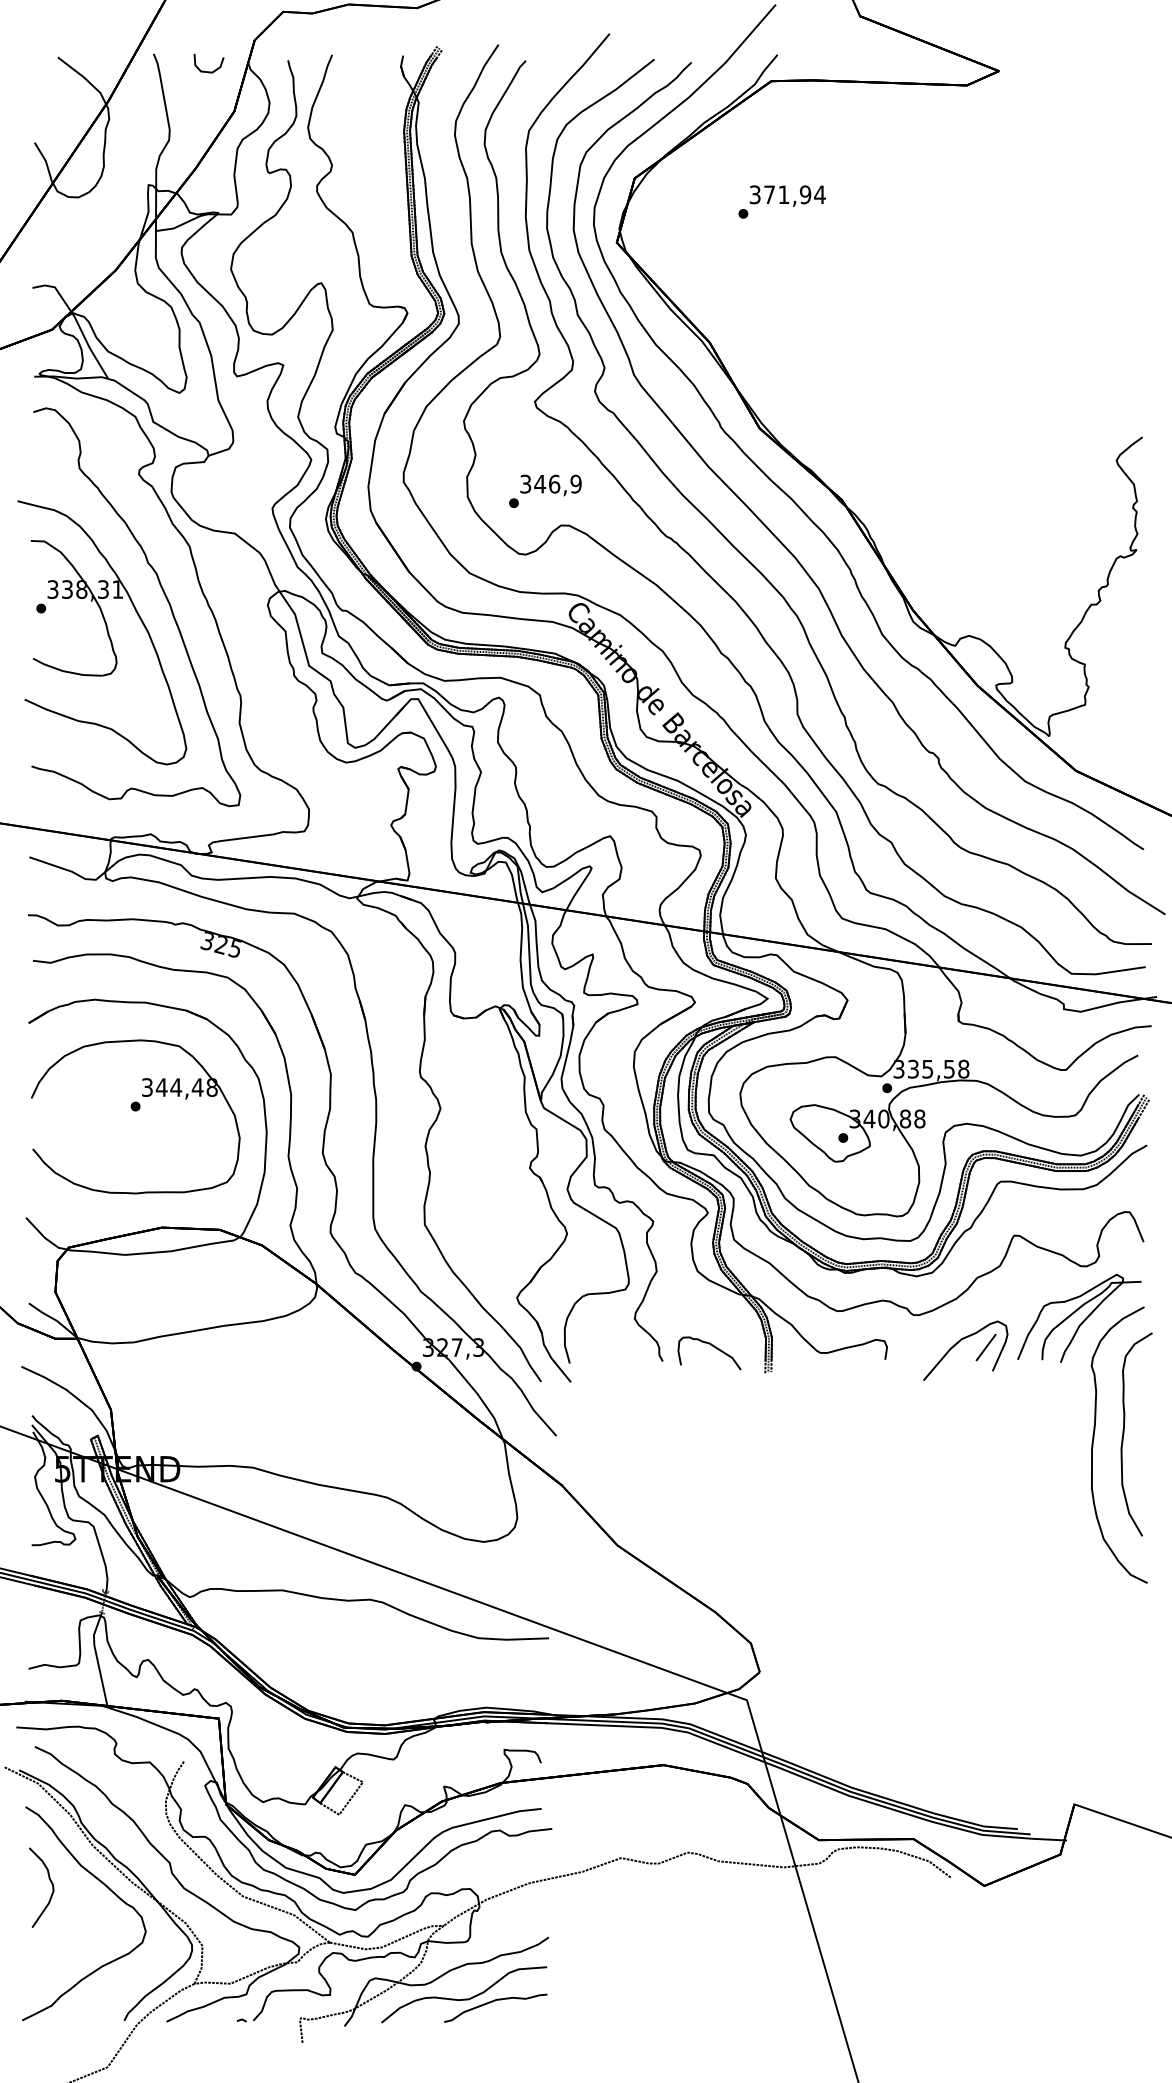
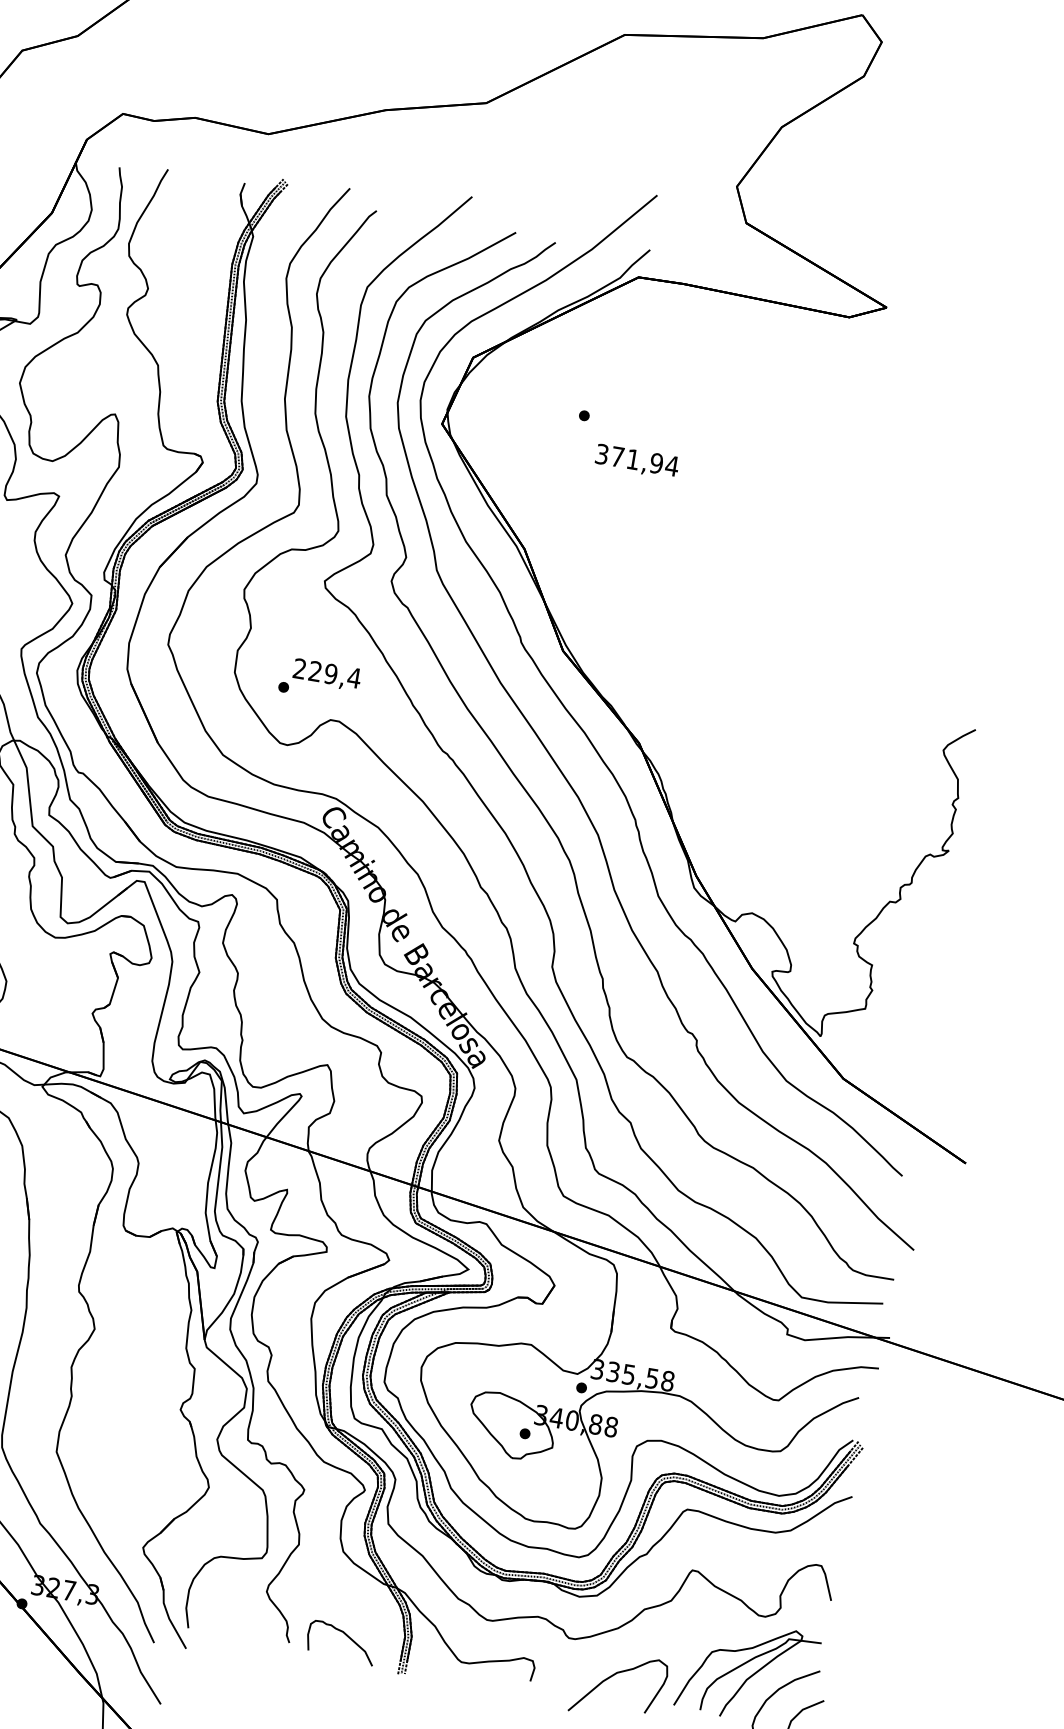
curve: (208, 71) -> (31, 164), removed
text: (787, 195) -> (636, 460), moved
text: (551, 483) -> (327, 672), 346,9 -> 229,4
line: (985, 1347) -> (641, 1686), removed

